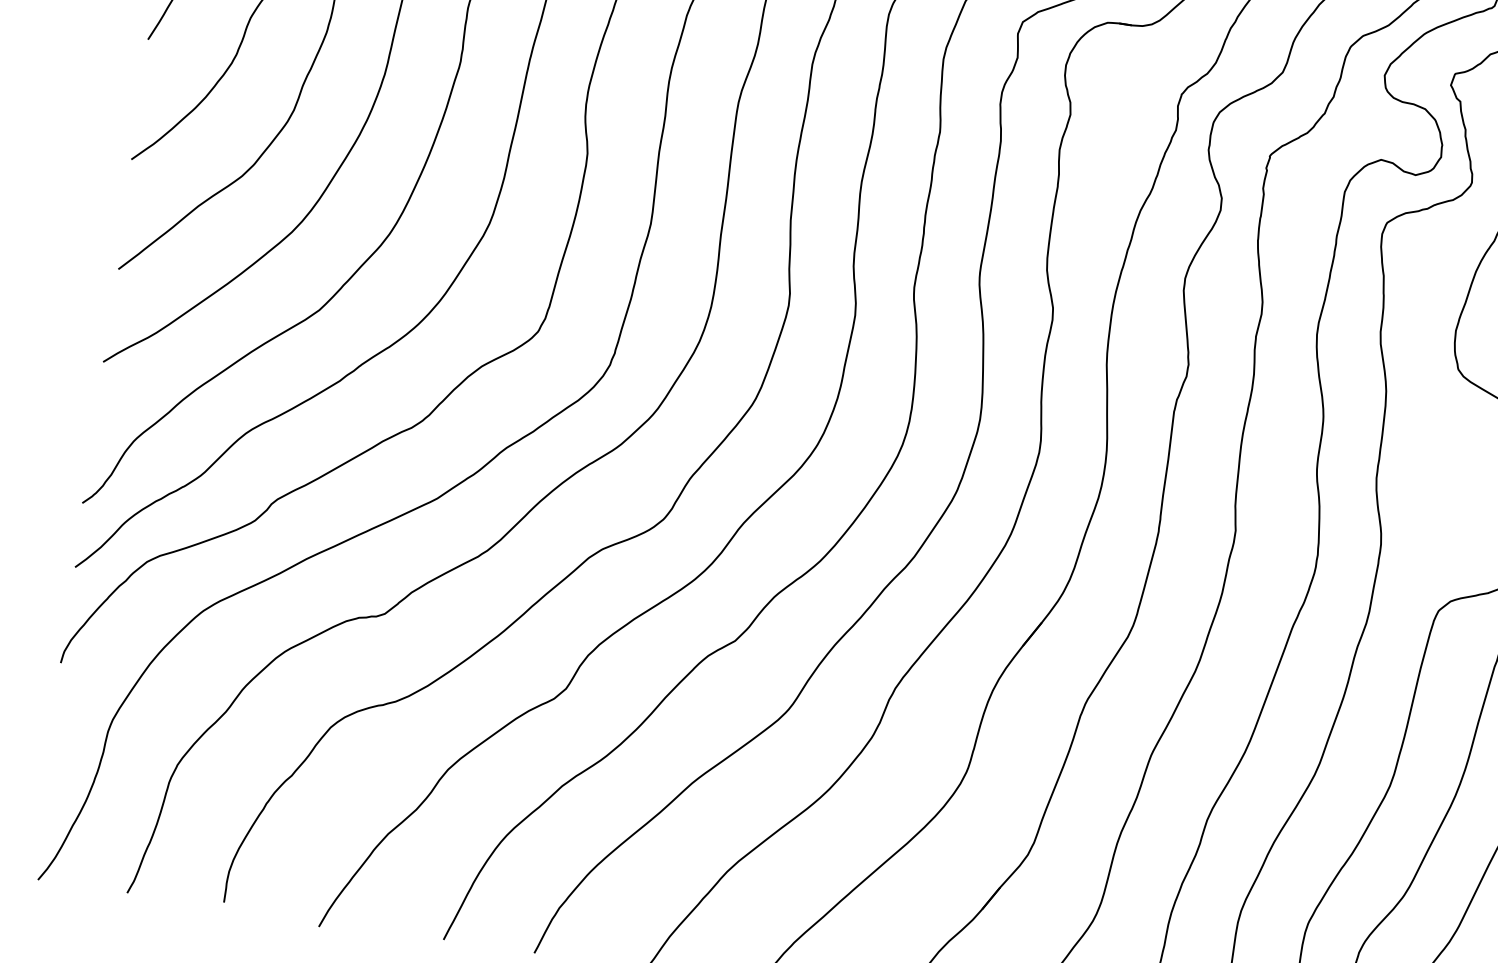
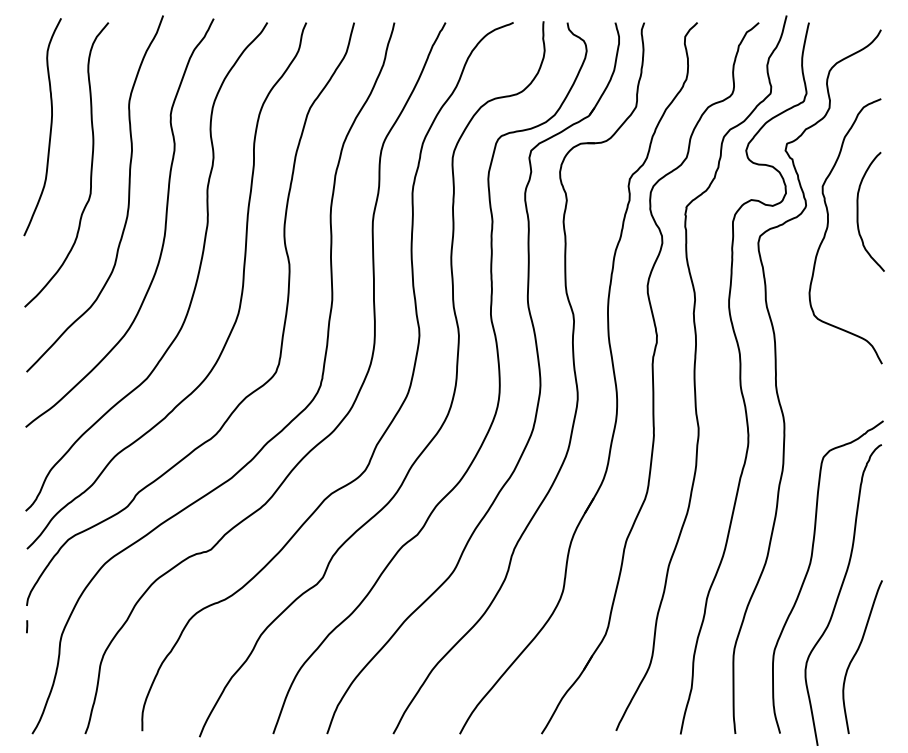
line: (56, 697) -> (27, 626), added

